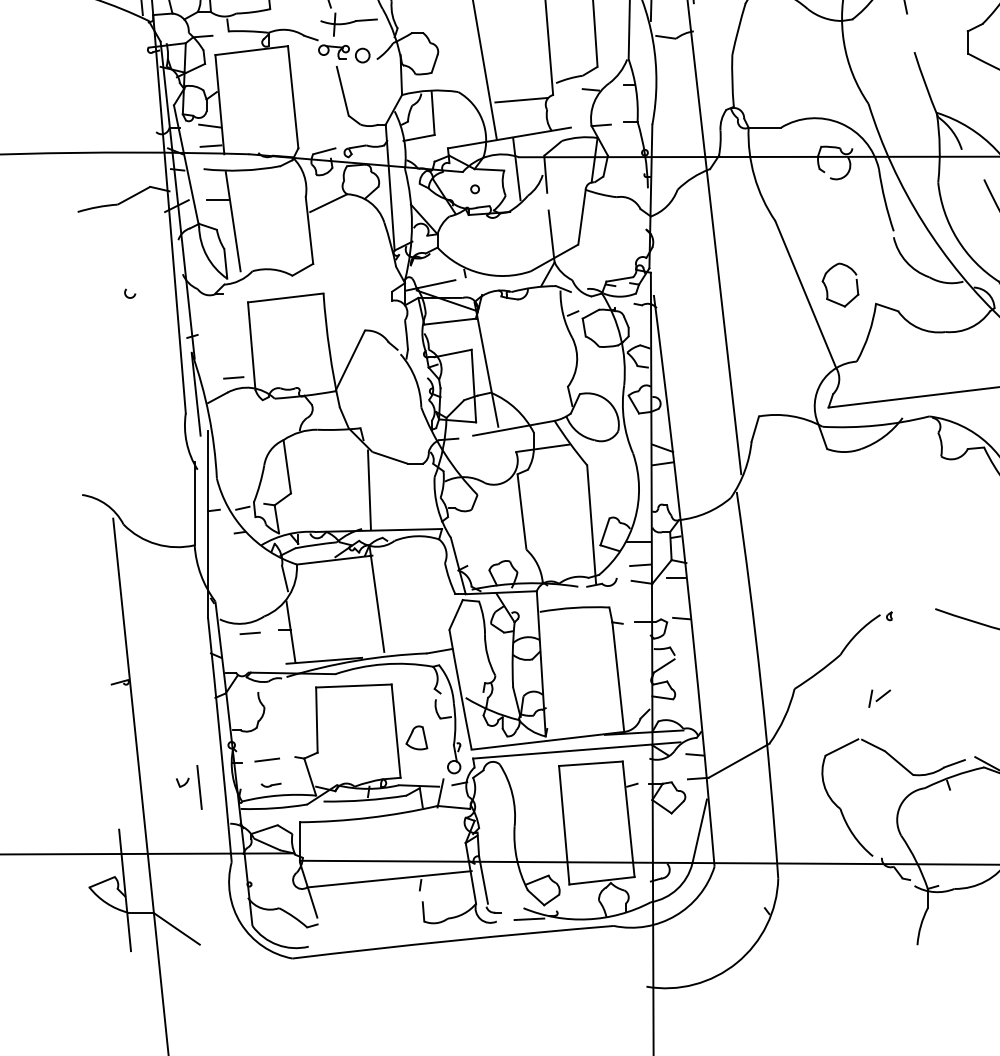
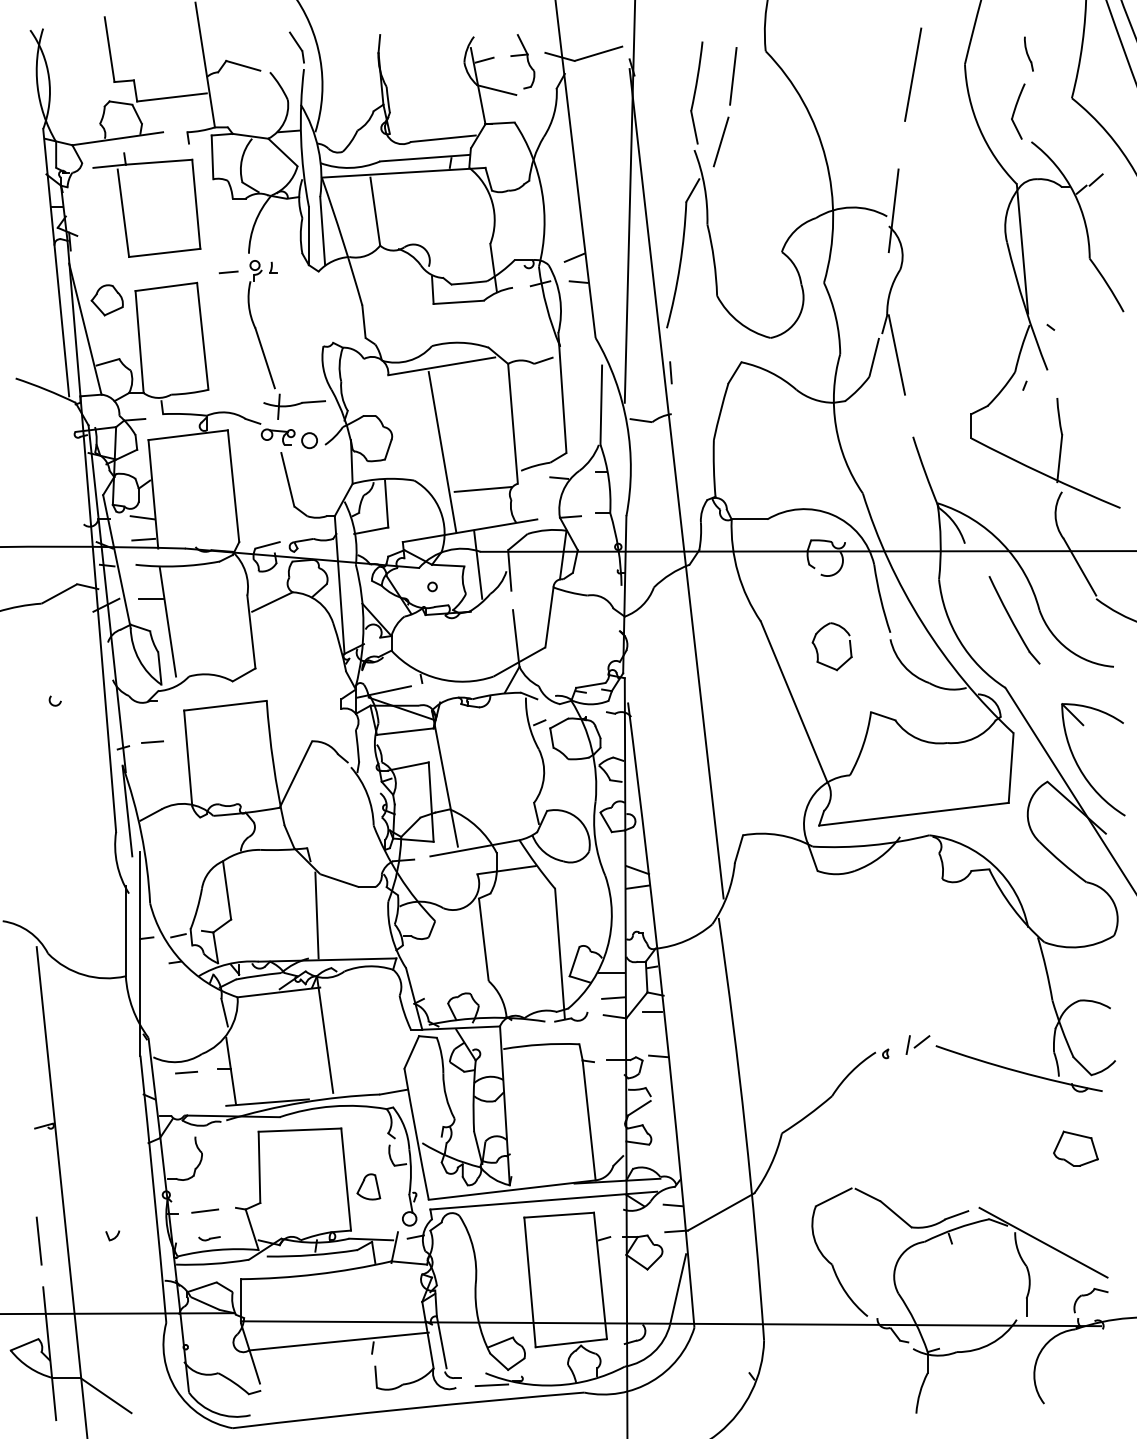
part: (827, 286) -> (817, 648), moved
line: (233, 377) -> (152, 741), moved
part: (879, 698) -> (917, 1044), moved
line: (198, 786) -> (38, 1240), moved

